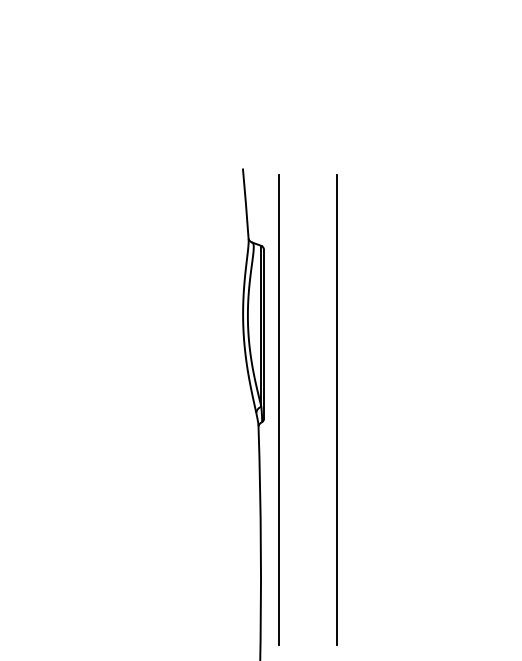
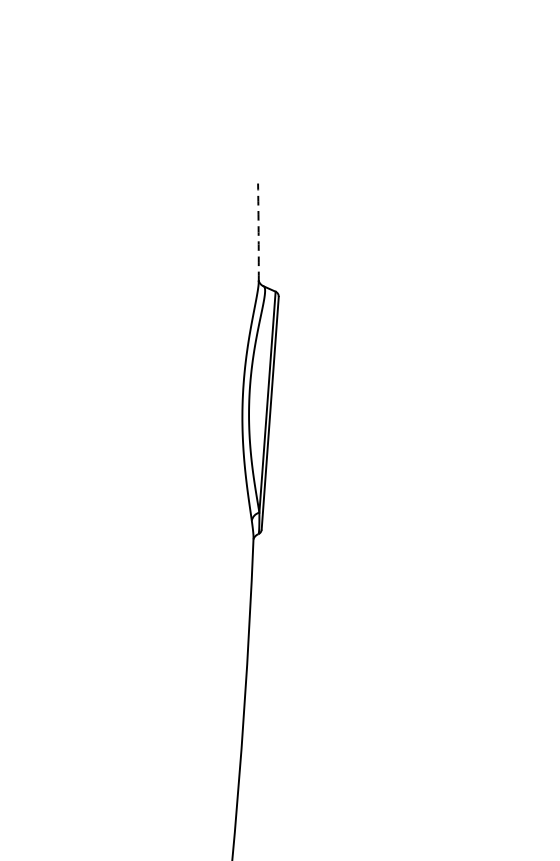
arc: (245, 203) -> (258, 231), solid -> dashed
line: (279, 409) -> (284, 518), removed
line: (337, 409) -> (363, 524), removed

